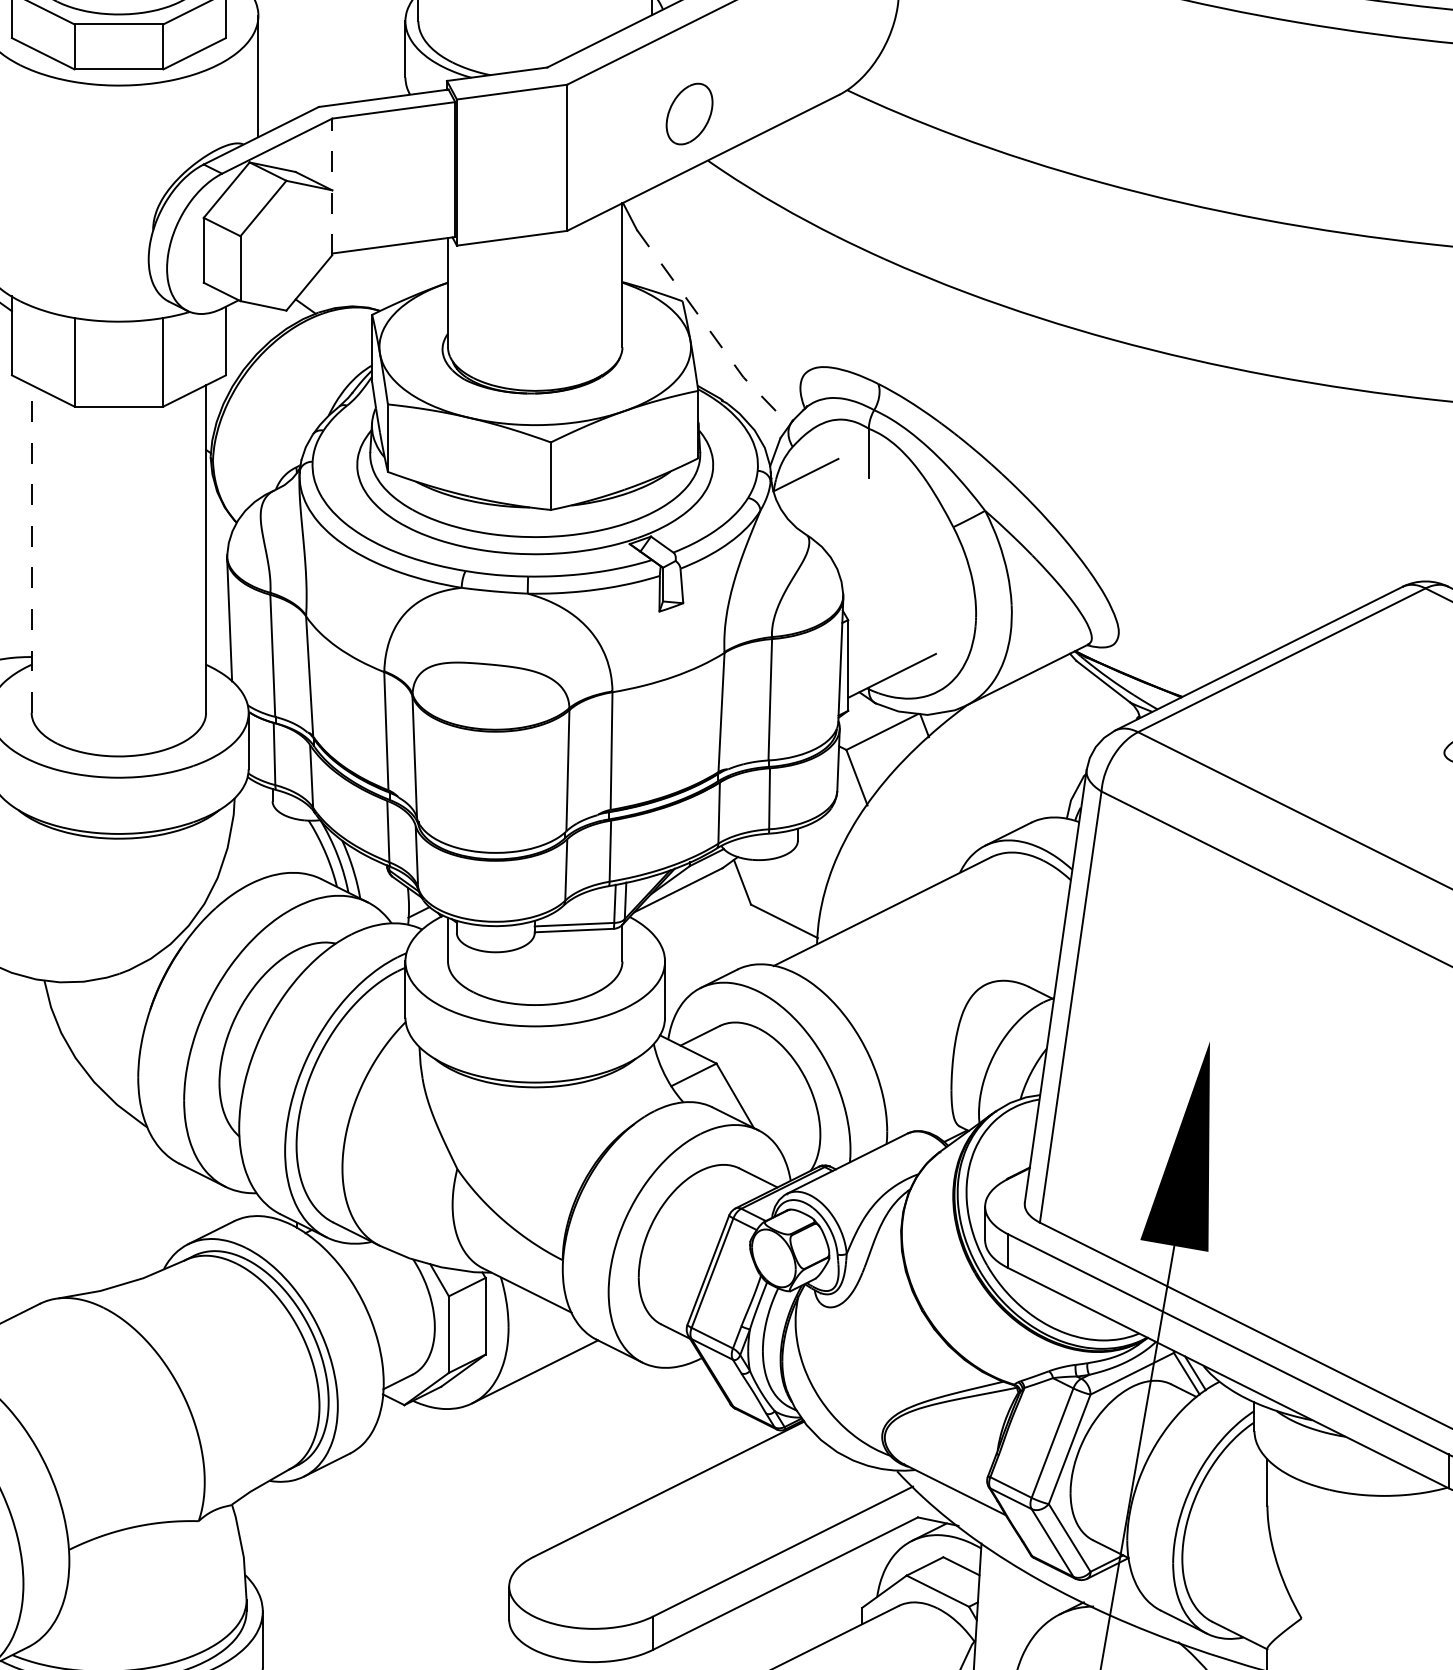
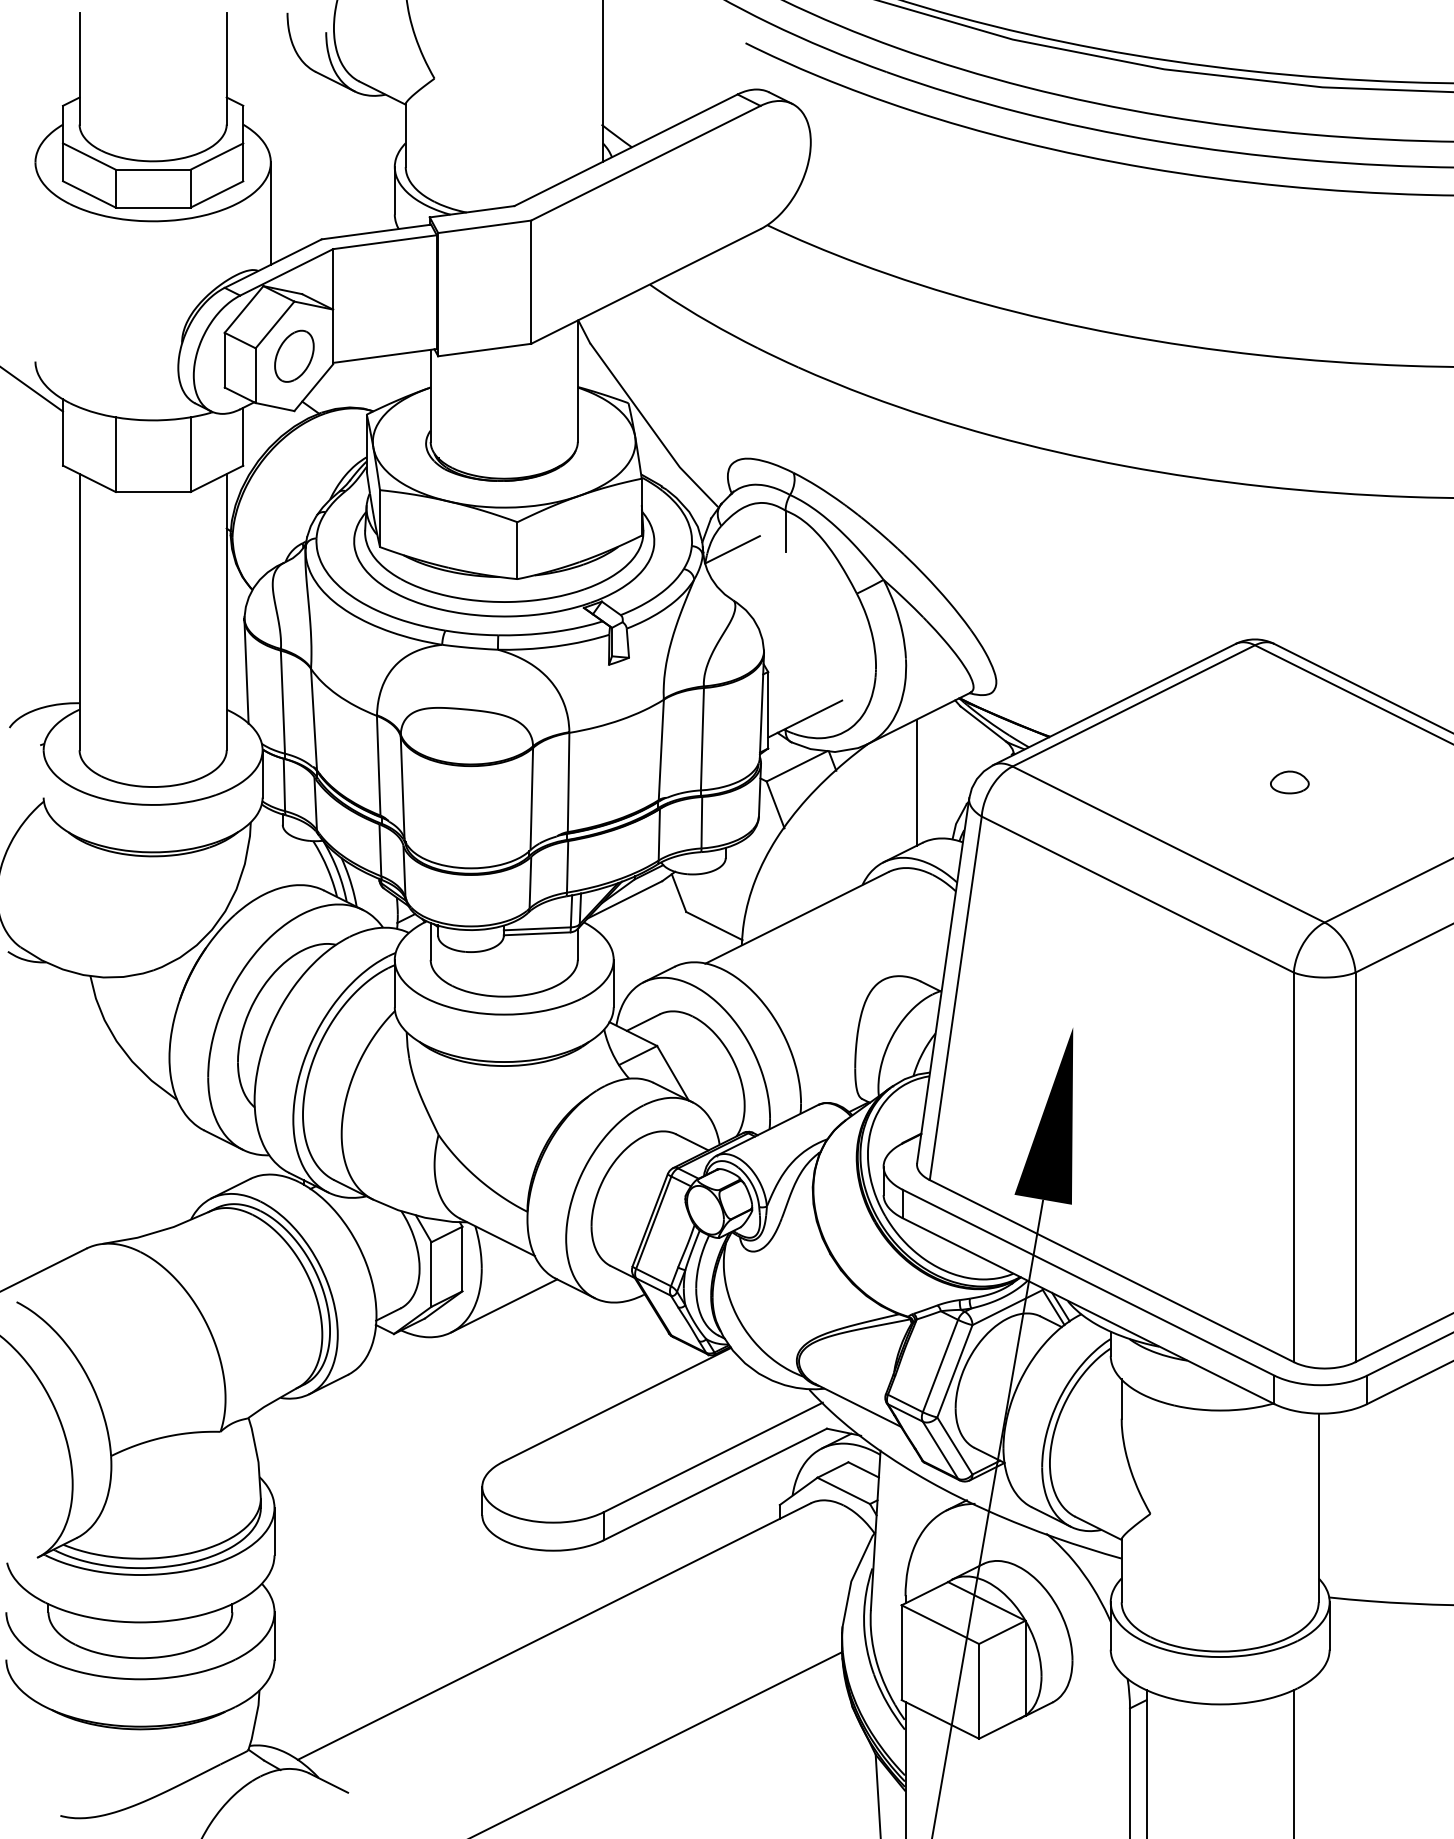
part: (689, 113) -> (294, 355), moved
line: (332, 186) -> (333, 306), dashed -> solid
line: (709, 331) -> (651, 428), dashed -> solid
line: (31, 548) -> (79, 611), dashed -> solid
line: (1024, 751) -> (916, 782), added

